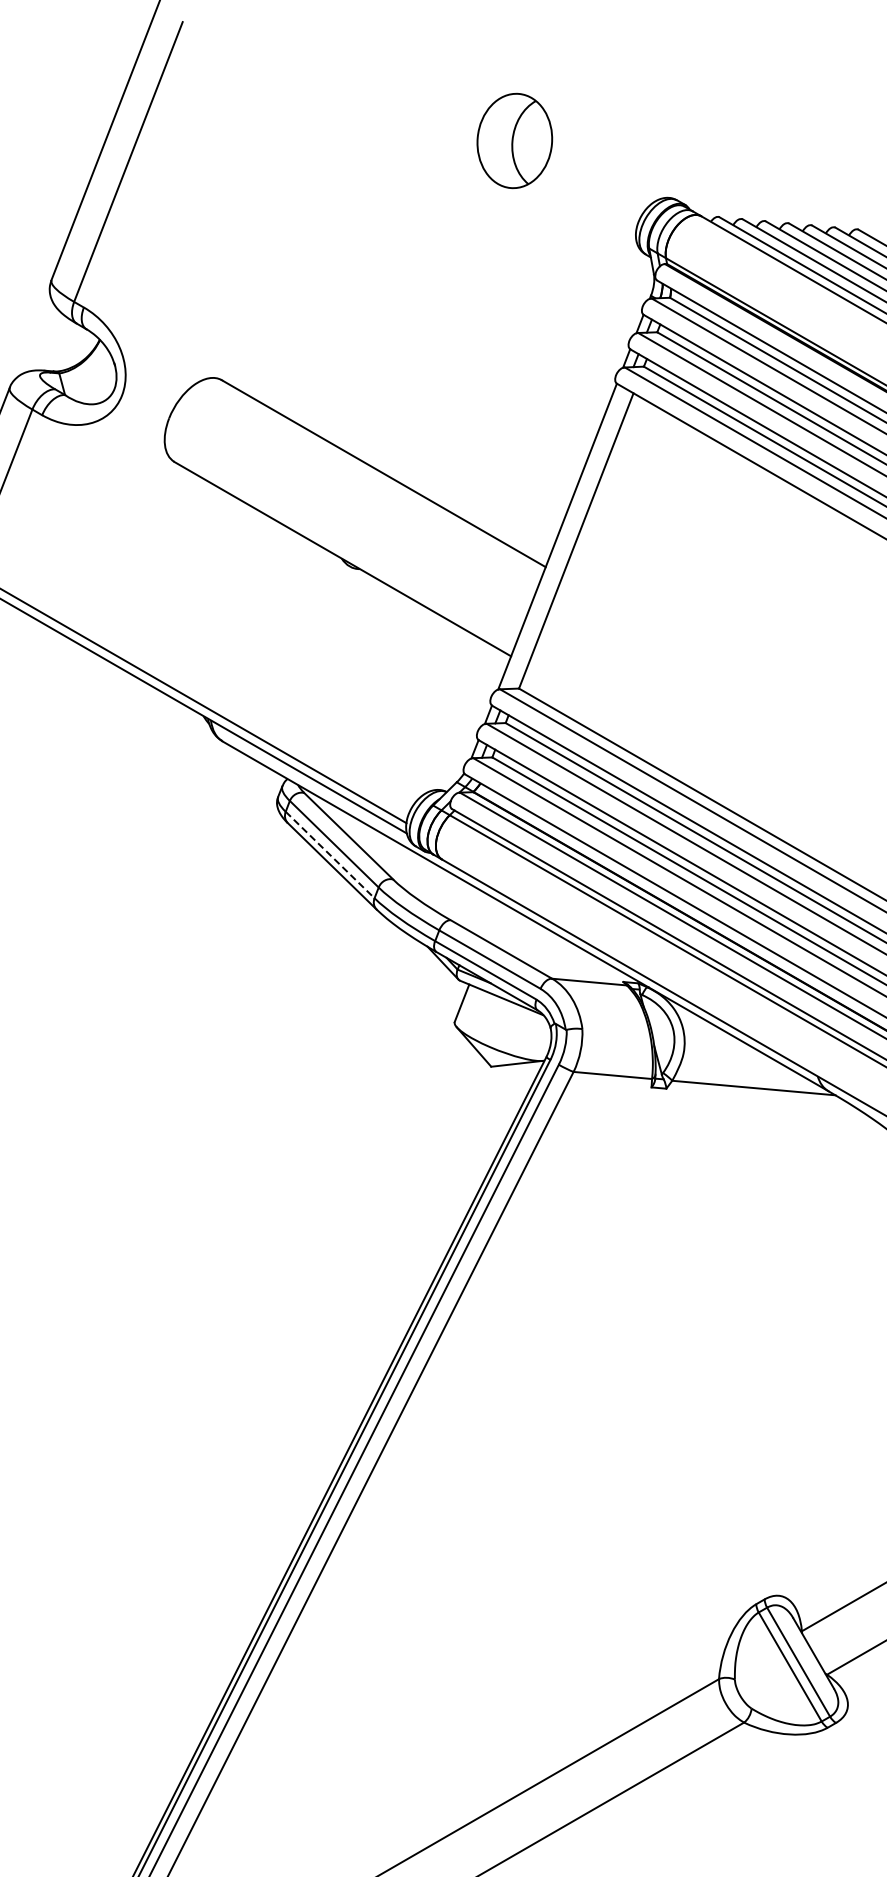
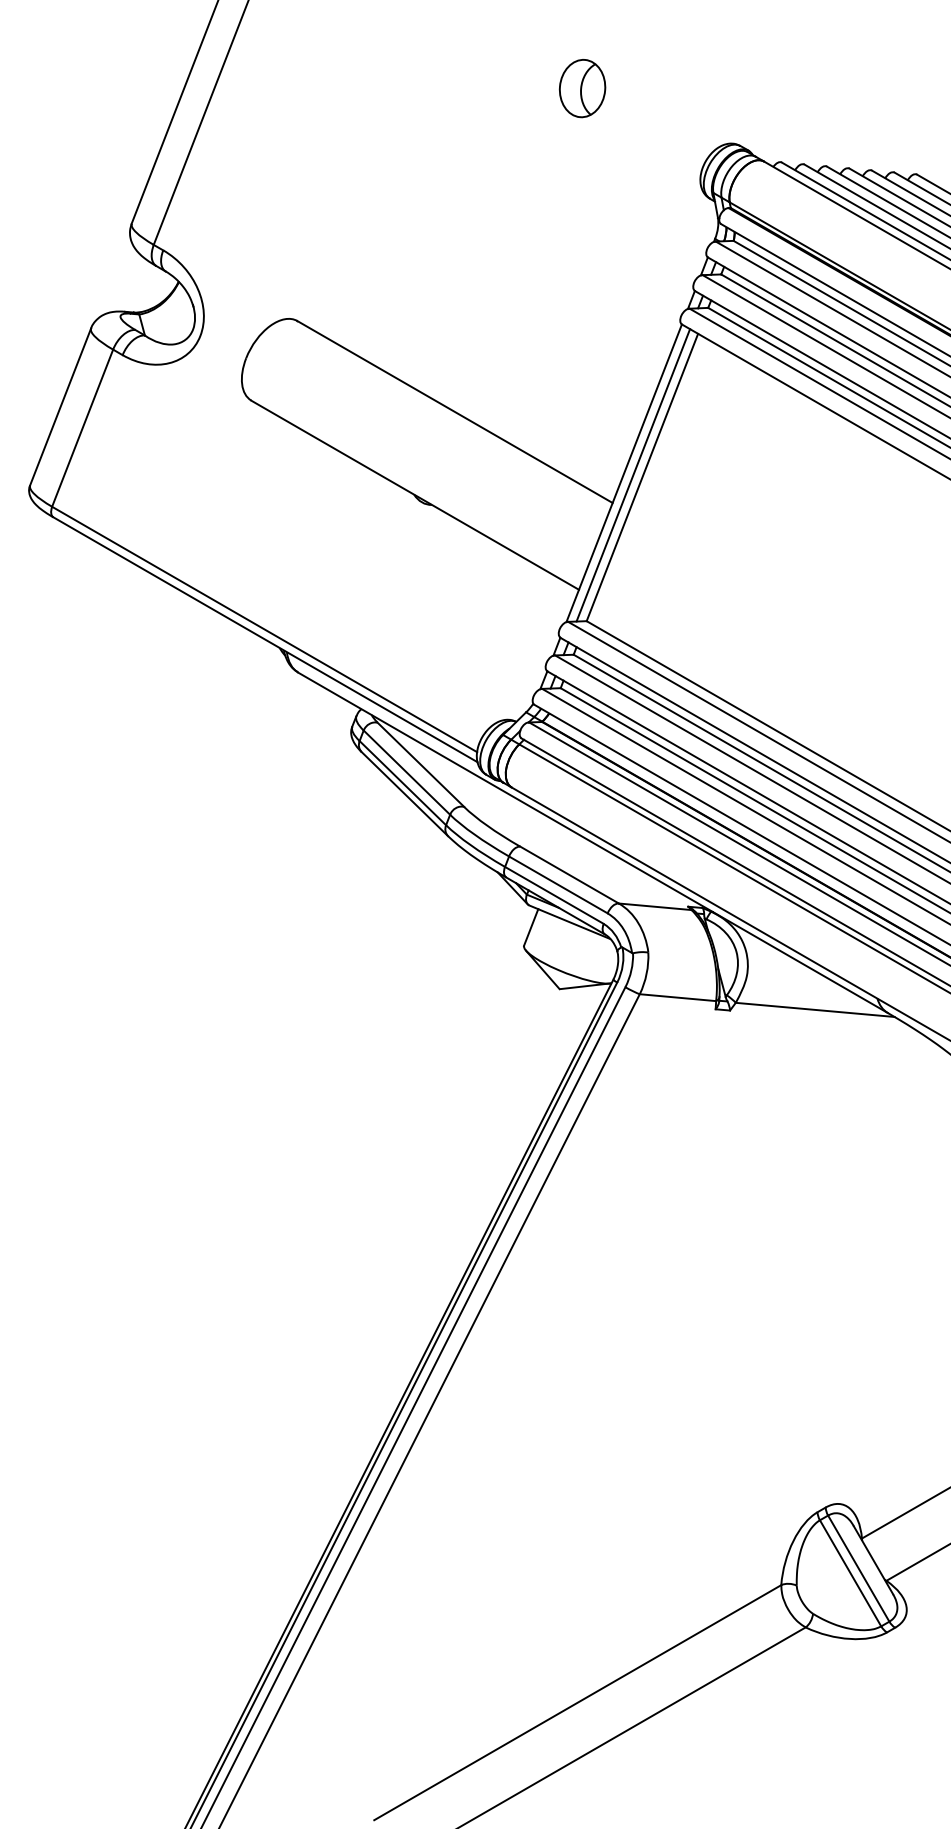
part: (514, 141) -> (582, 88), size x0.62
line: (567, 538) -> (633, 475), added
line: (330, 855) -> (403, 783), dashed -> solid

